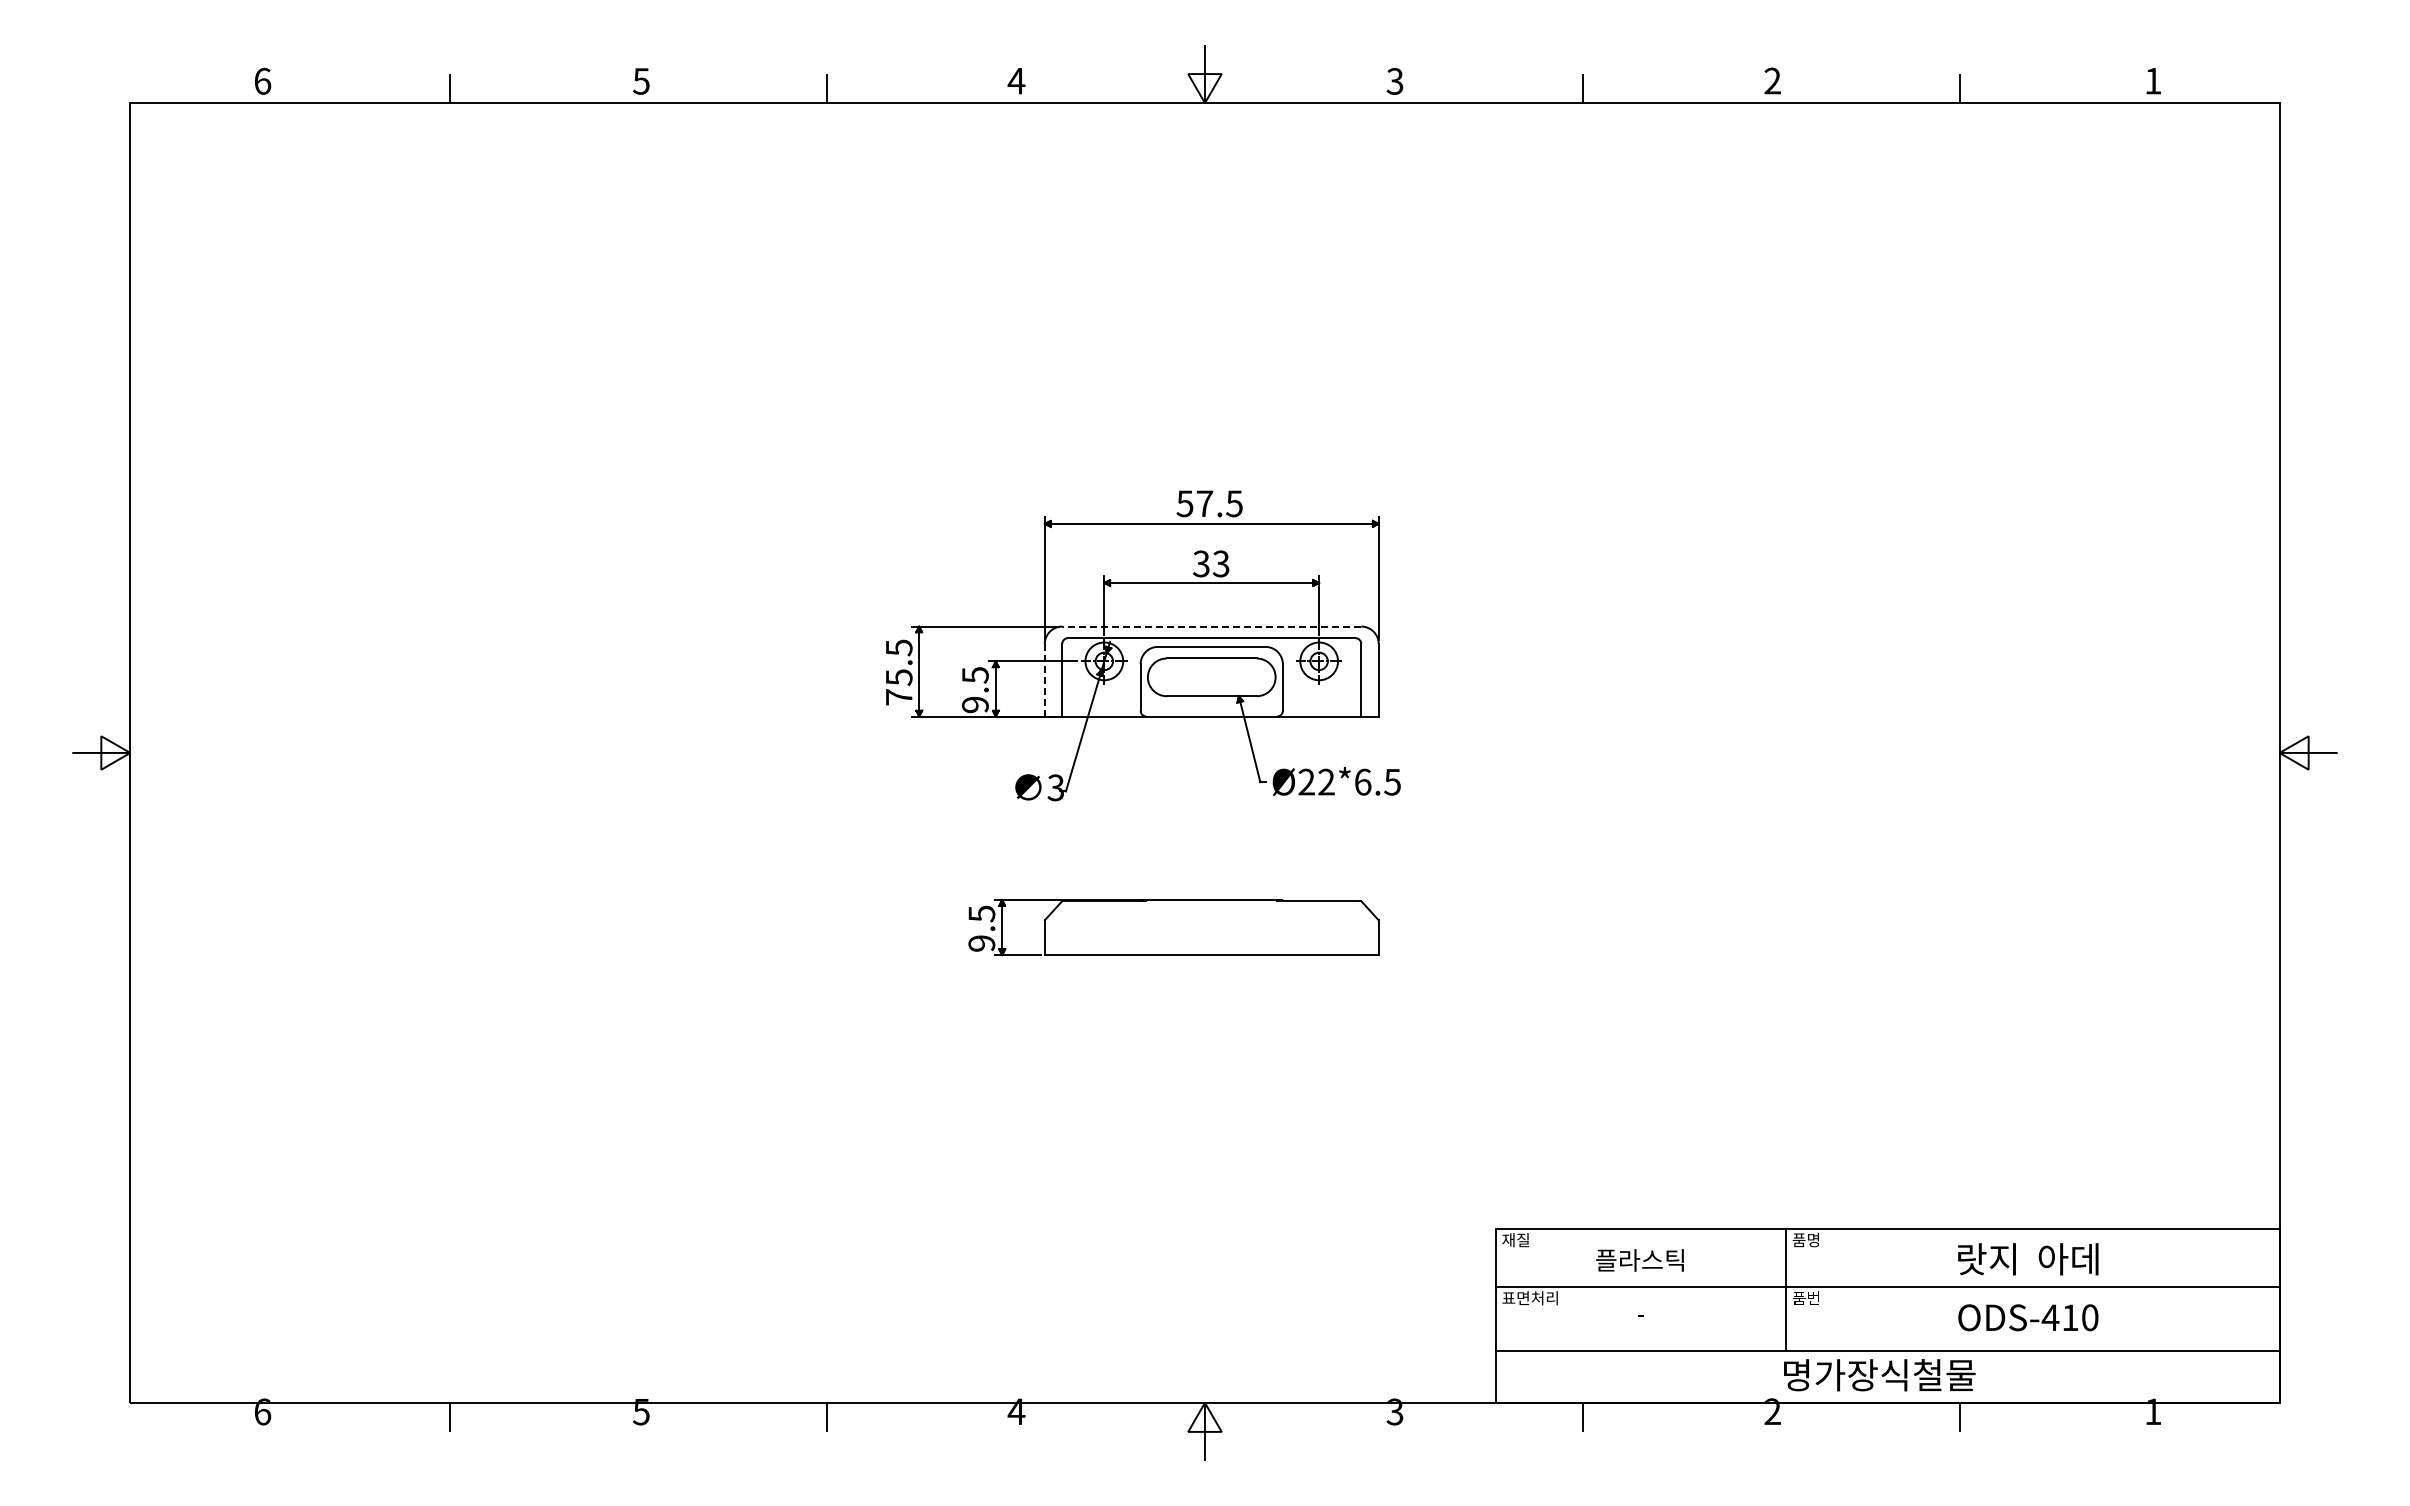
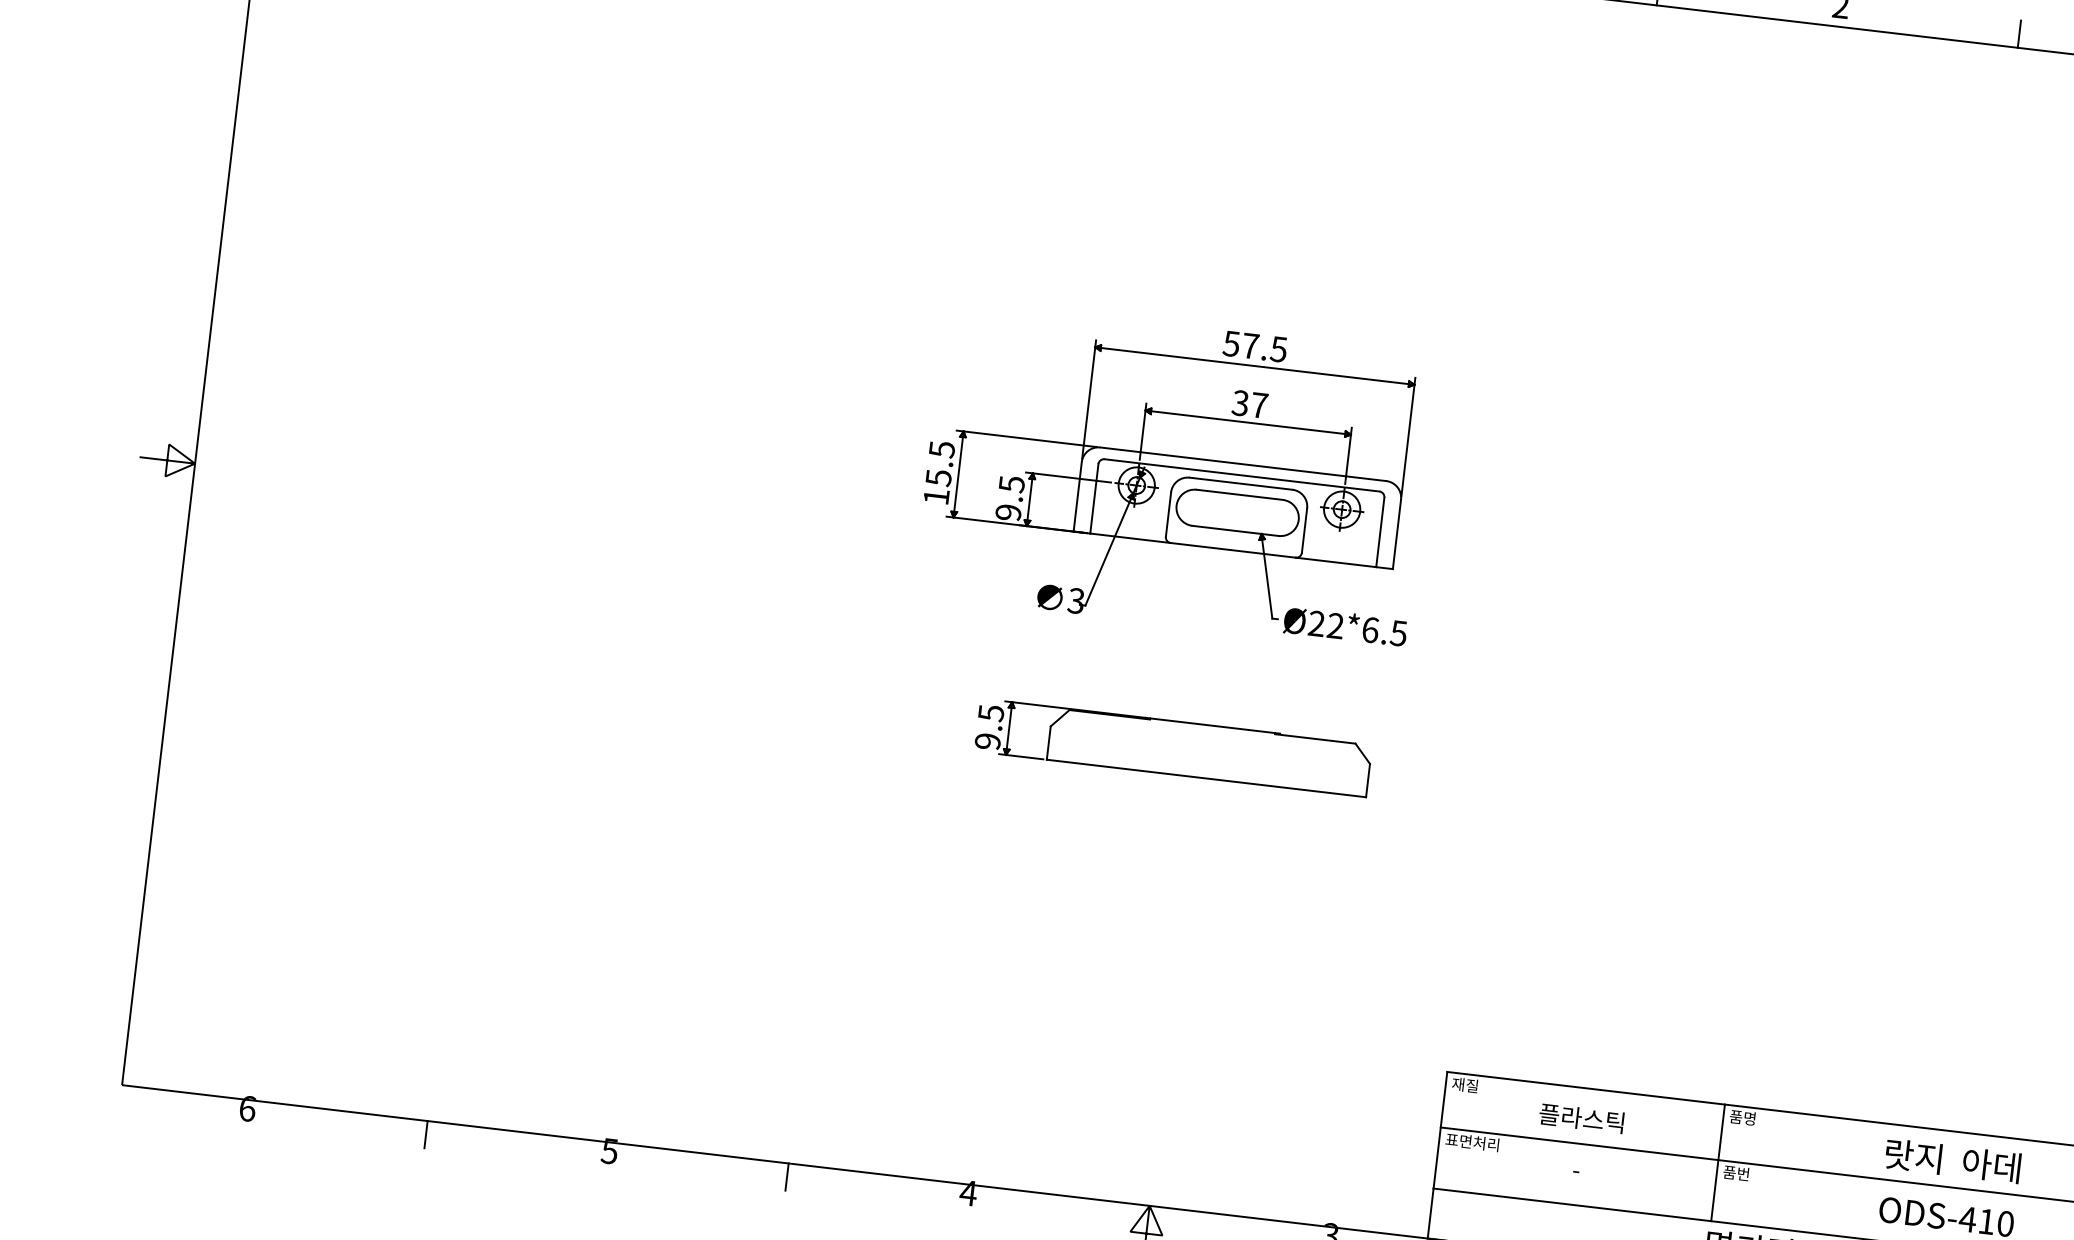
text: (1220, 563) -> (1258, 404), 33 -> 37
line: (1211, 626) -> (1243, 464), dashed -> solid
line: (1044, 680) -> (1077, 497), dashed -> solid
text: (899, 697) -> (936, 497), 75.5 -> 15.5

